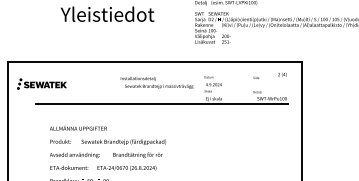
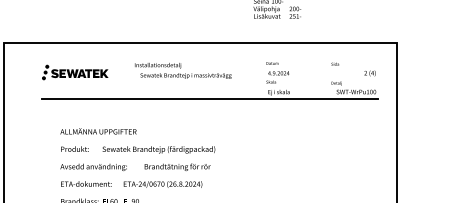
text: (282, 74) -> (370, 73), moved
text: (156, 82) -> (182, 70), moved
part: (41, 83) -> (74, 71), moved

